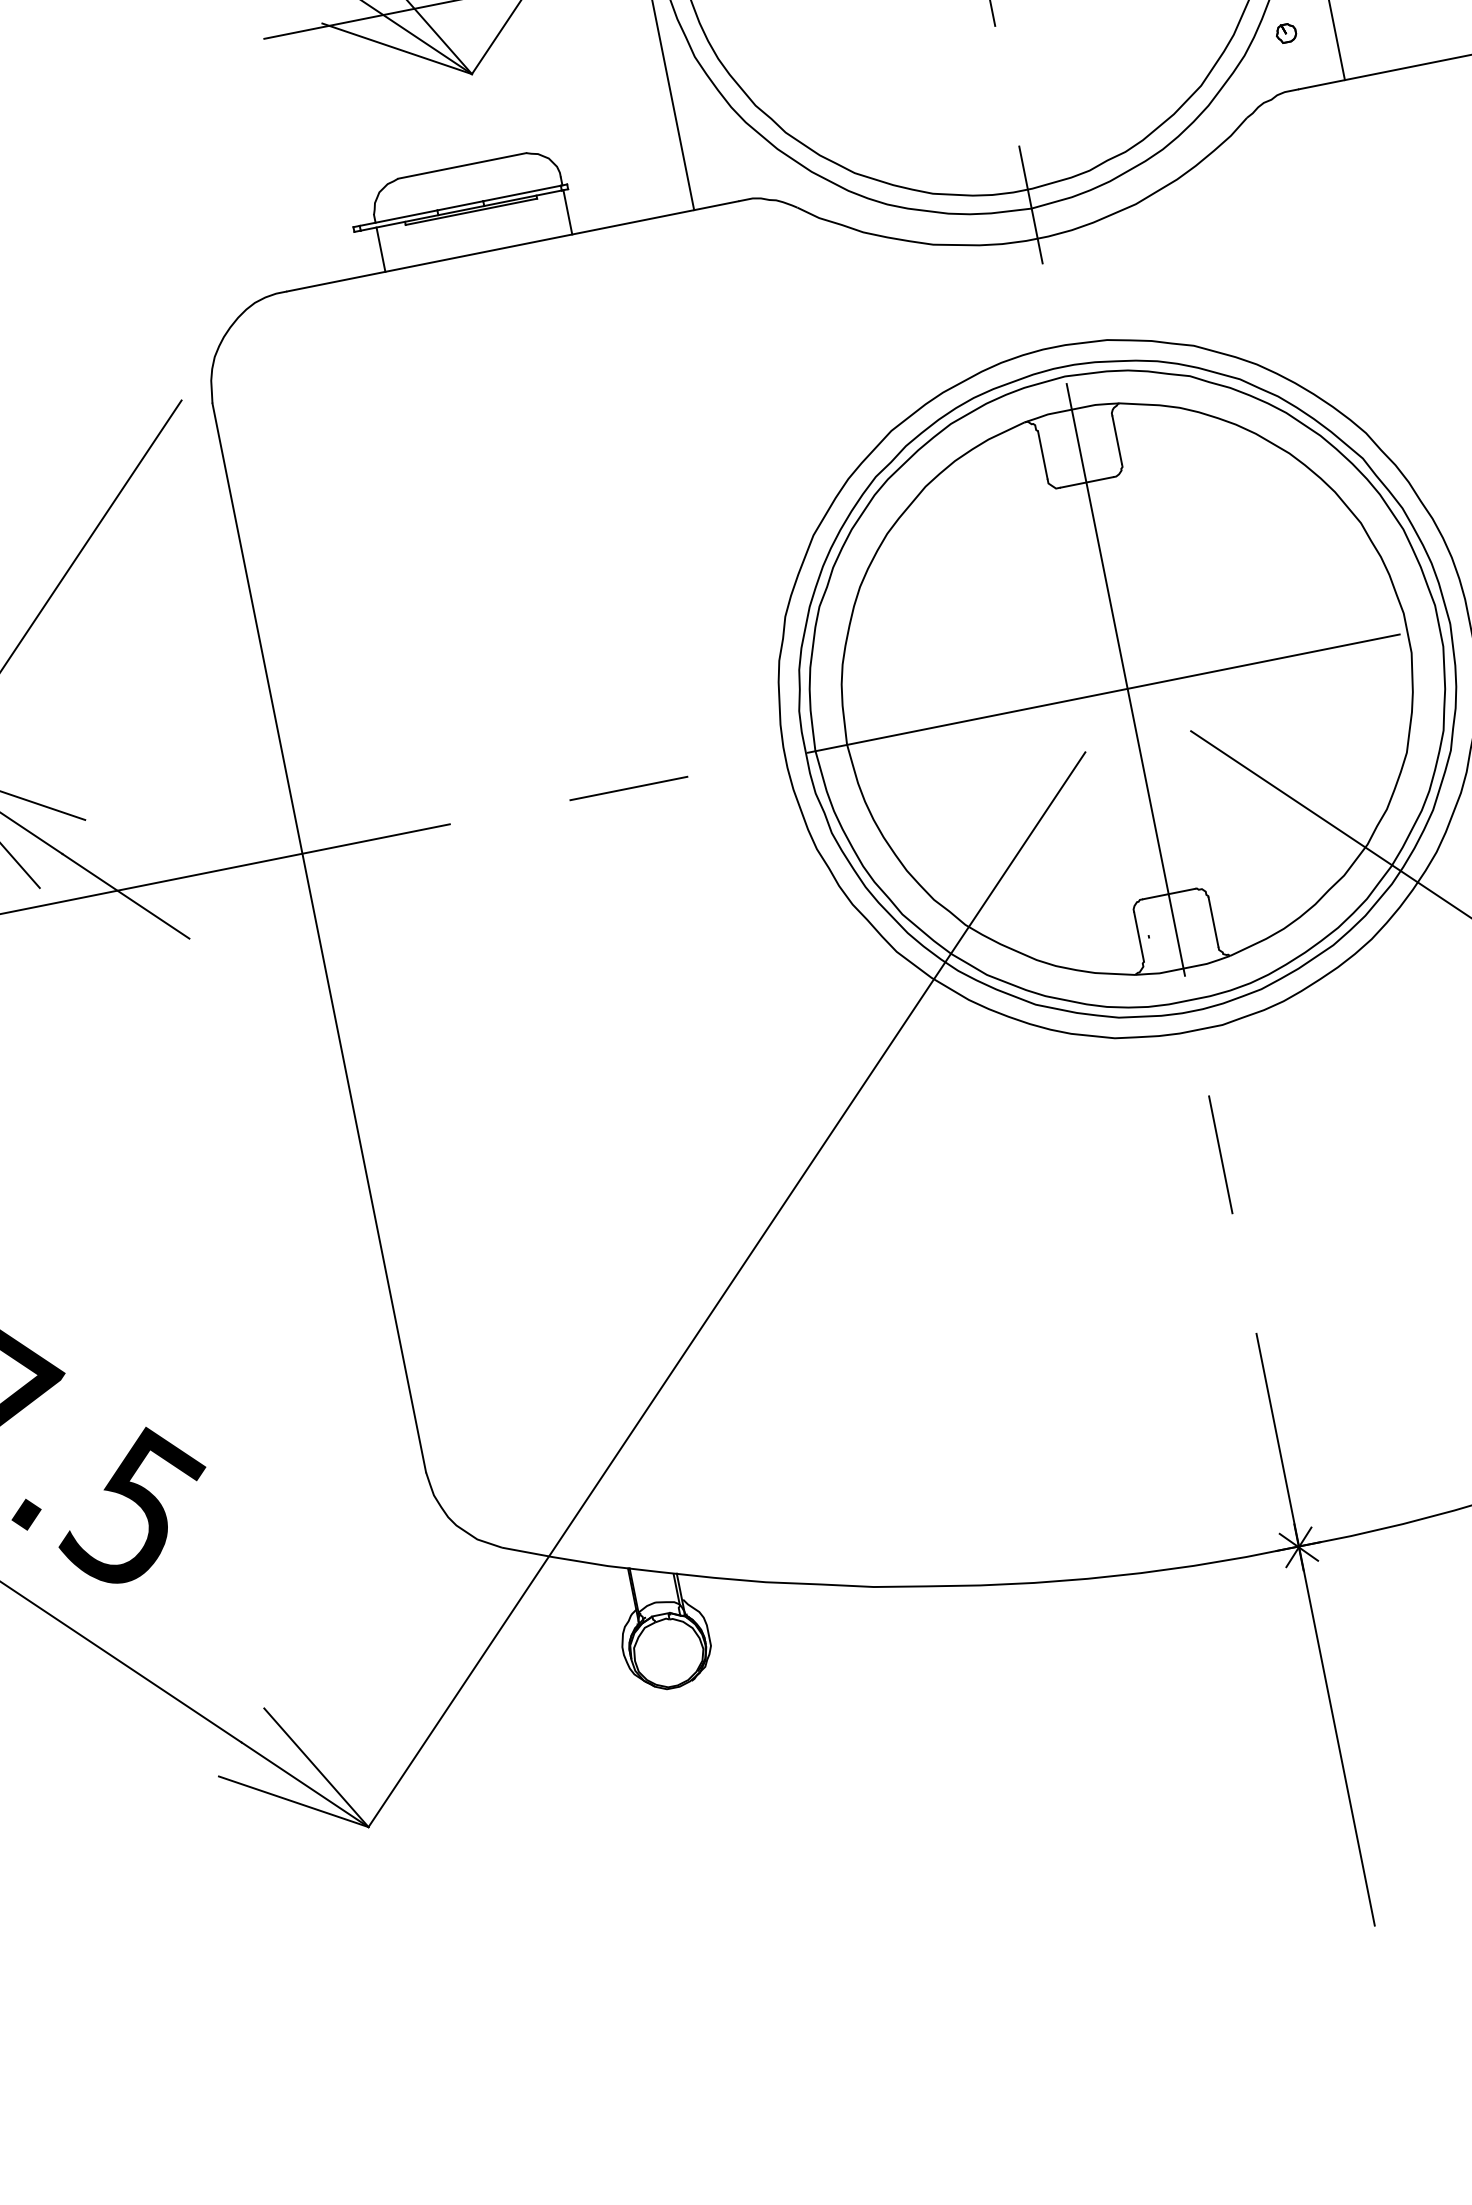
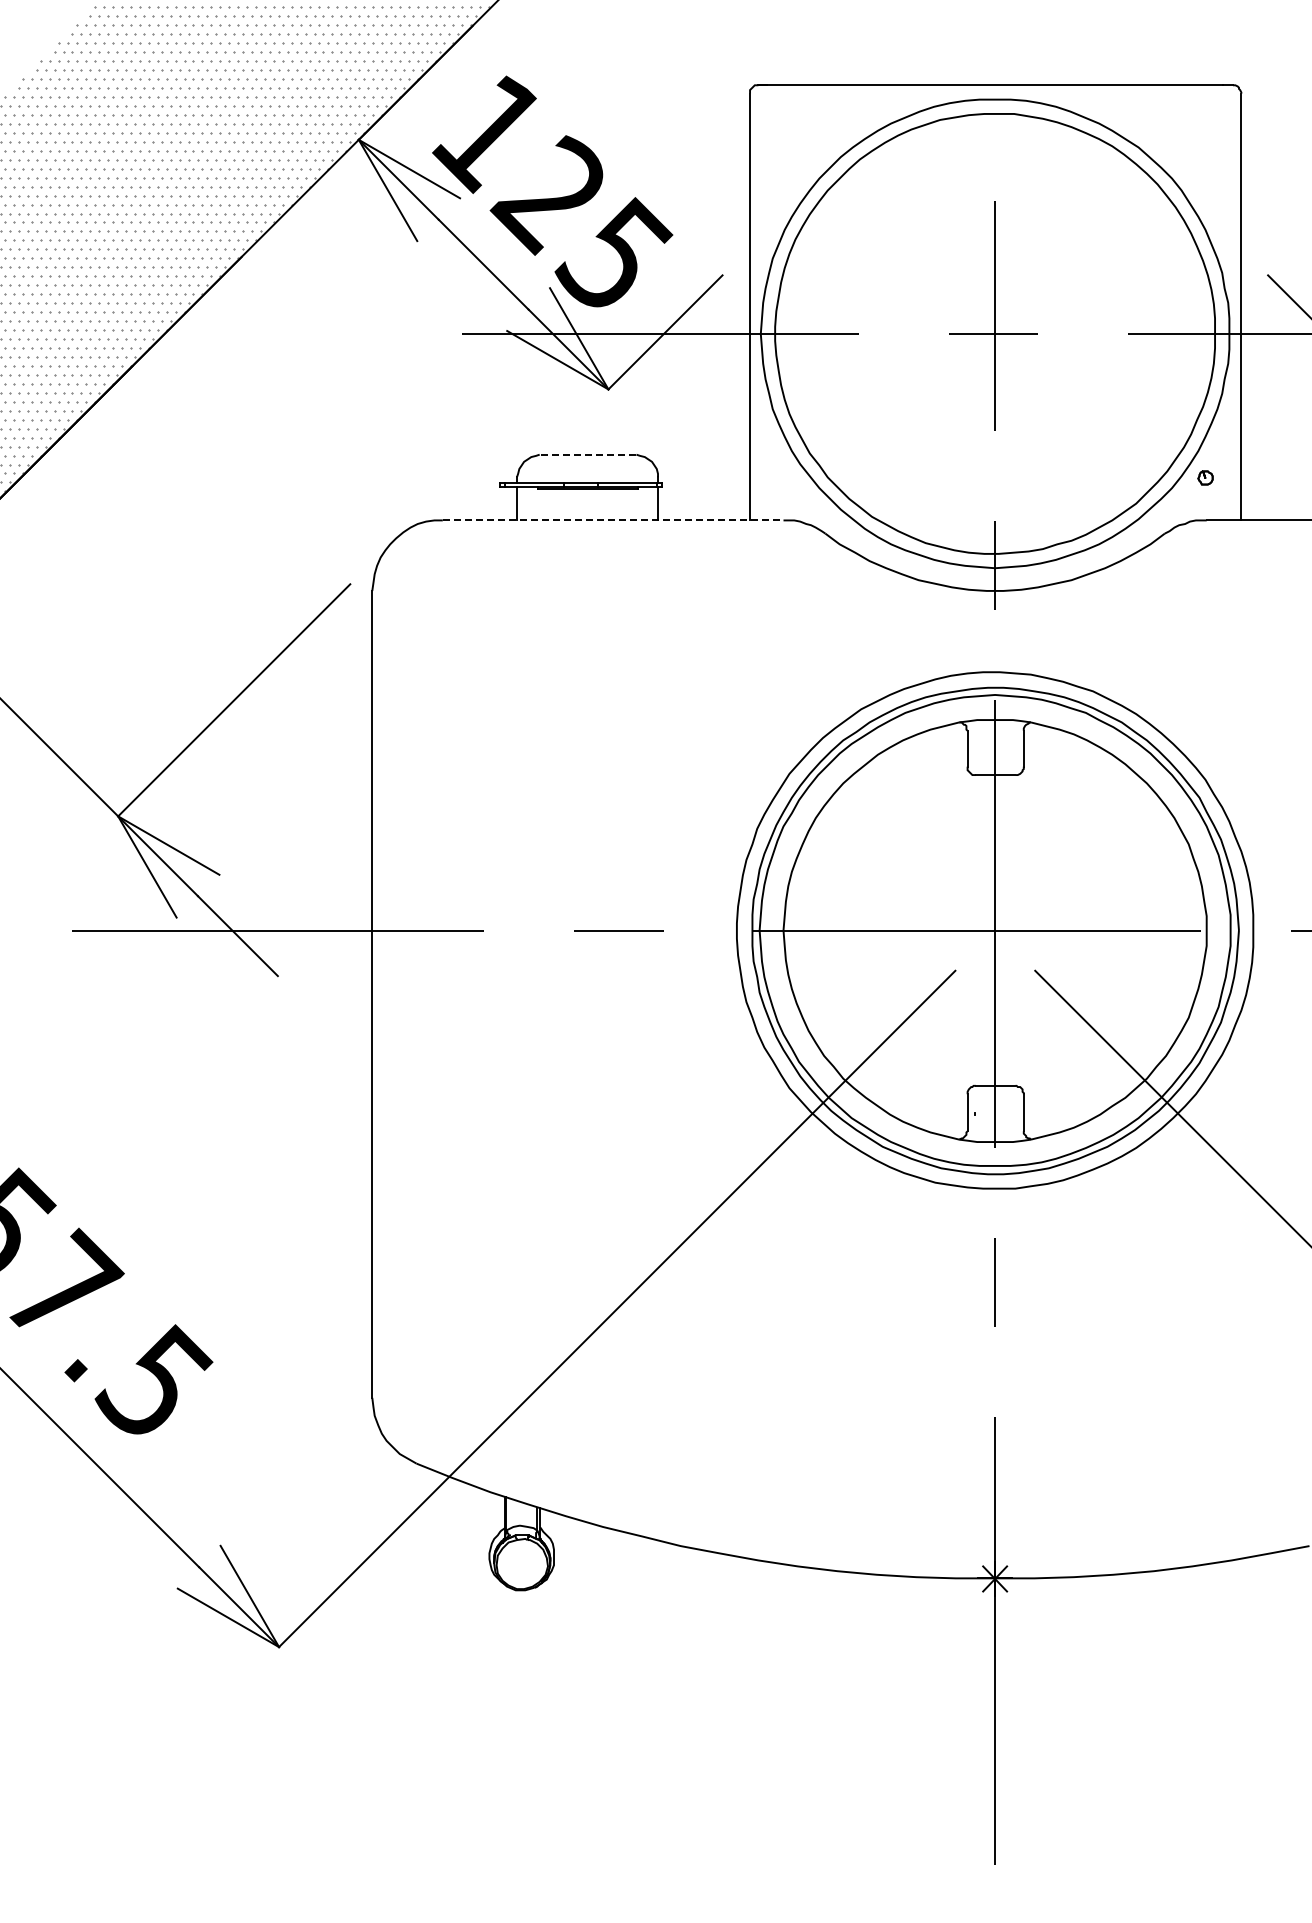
line: (461, 165) -> (587, 454), solid -> dashed
line: (513, 246) -> (613, 520), solid -> dashed

